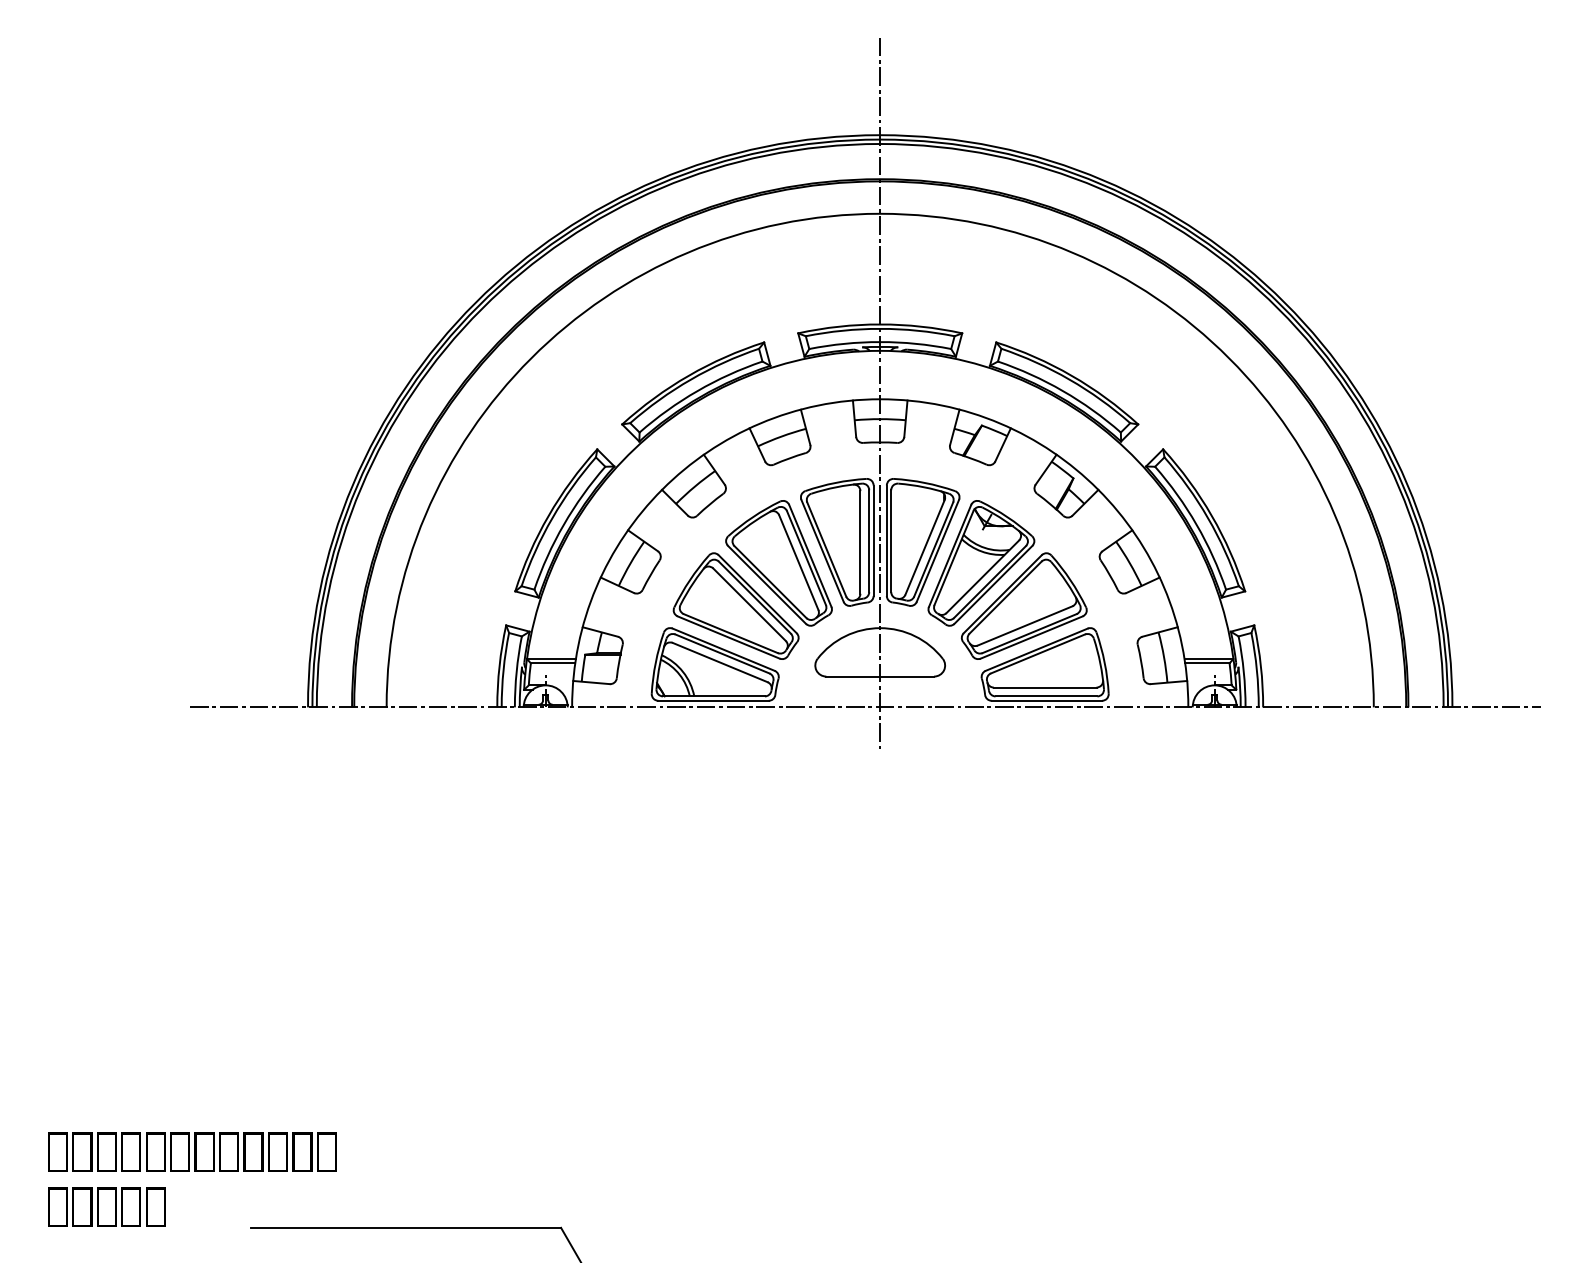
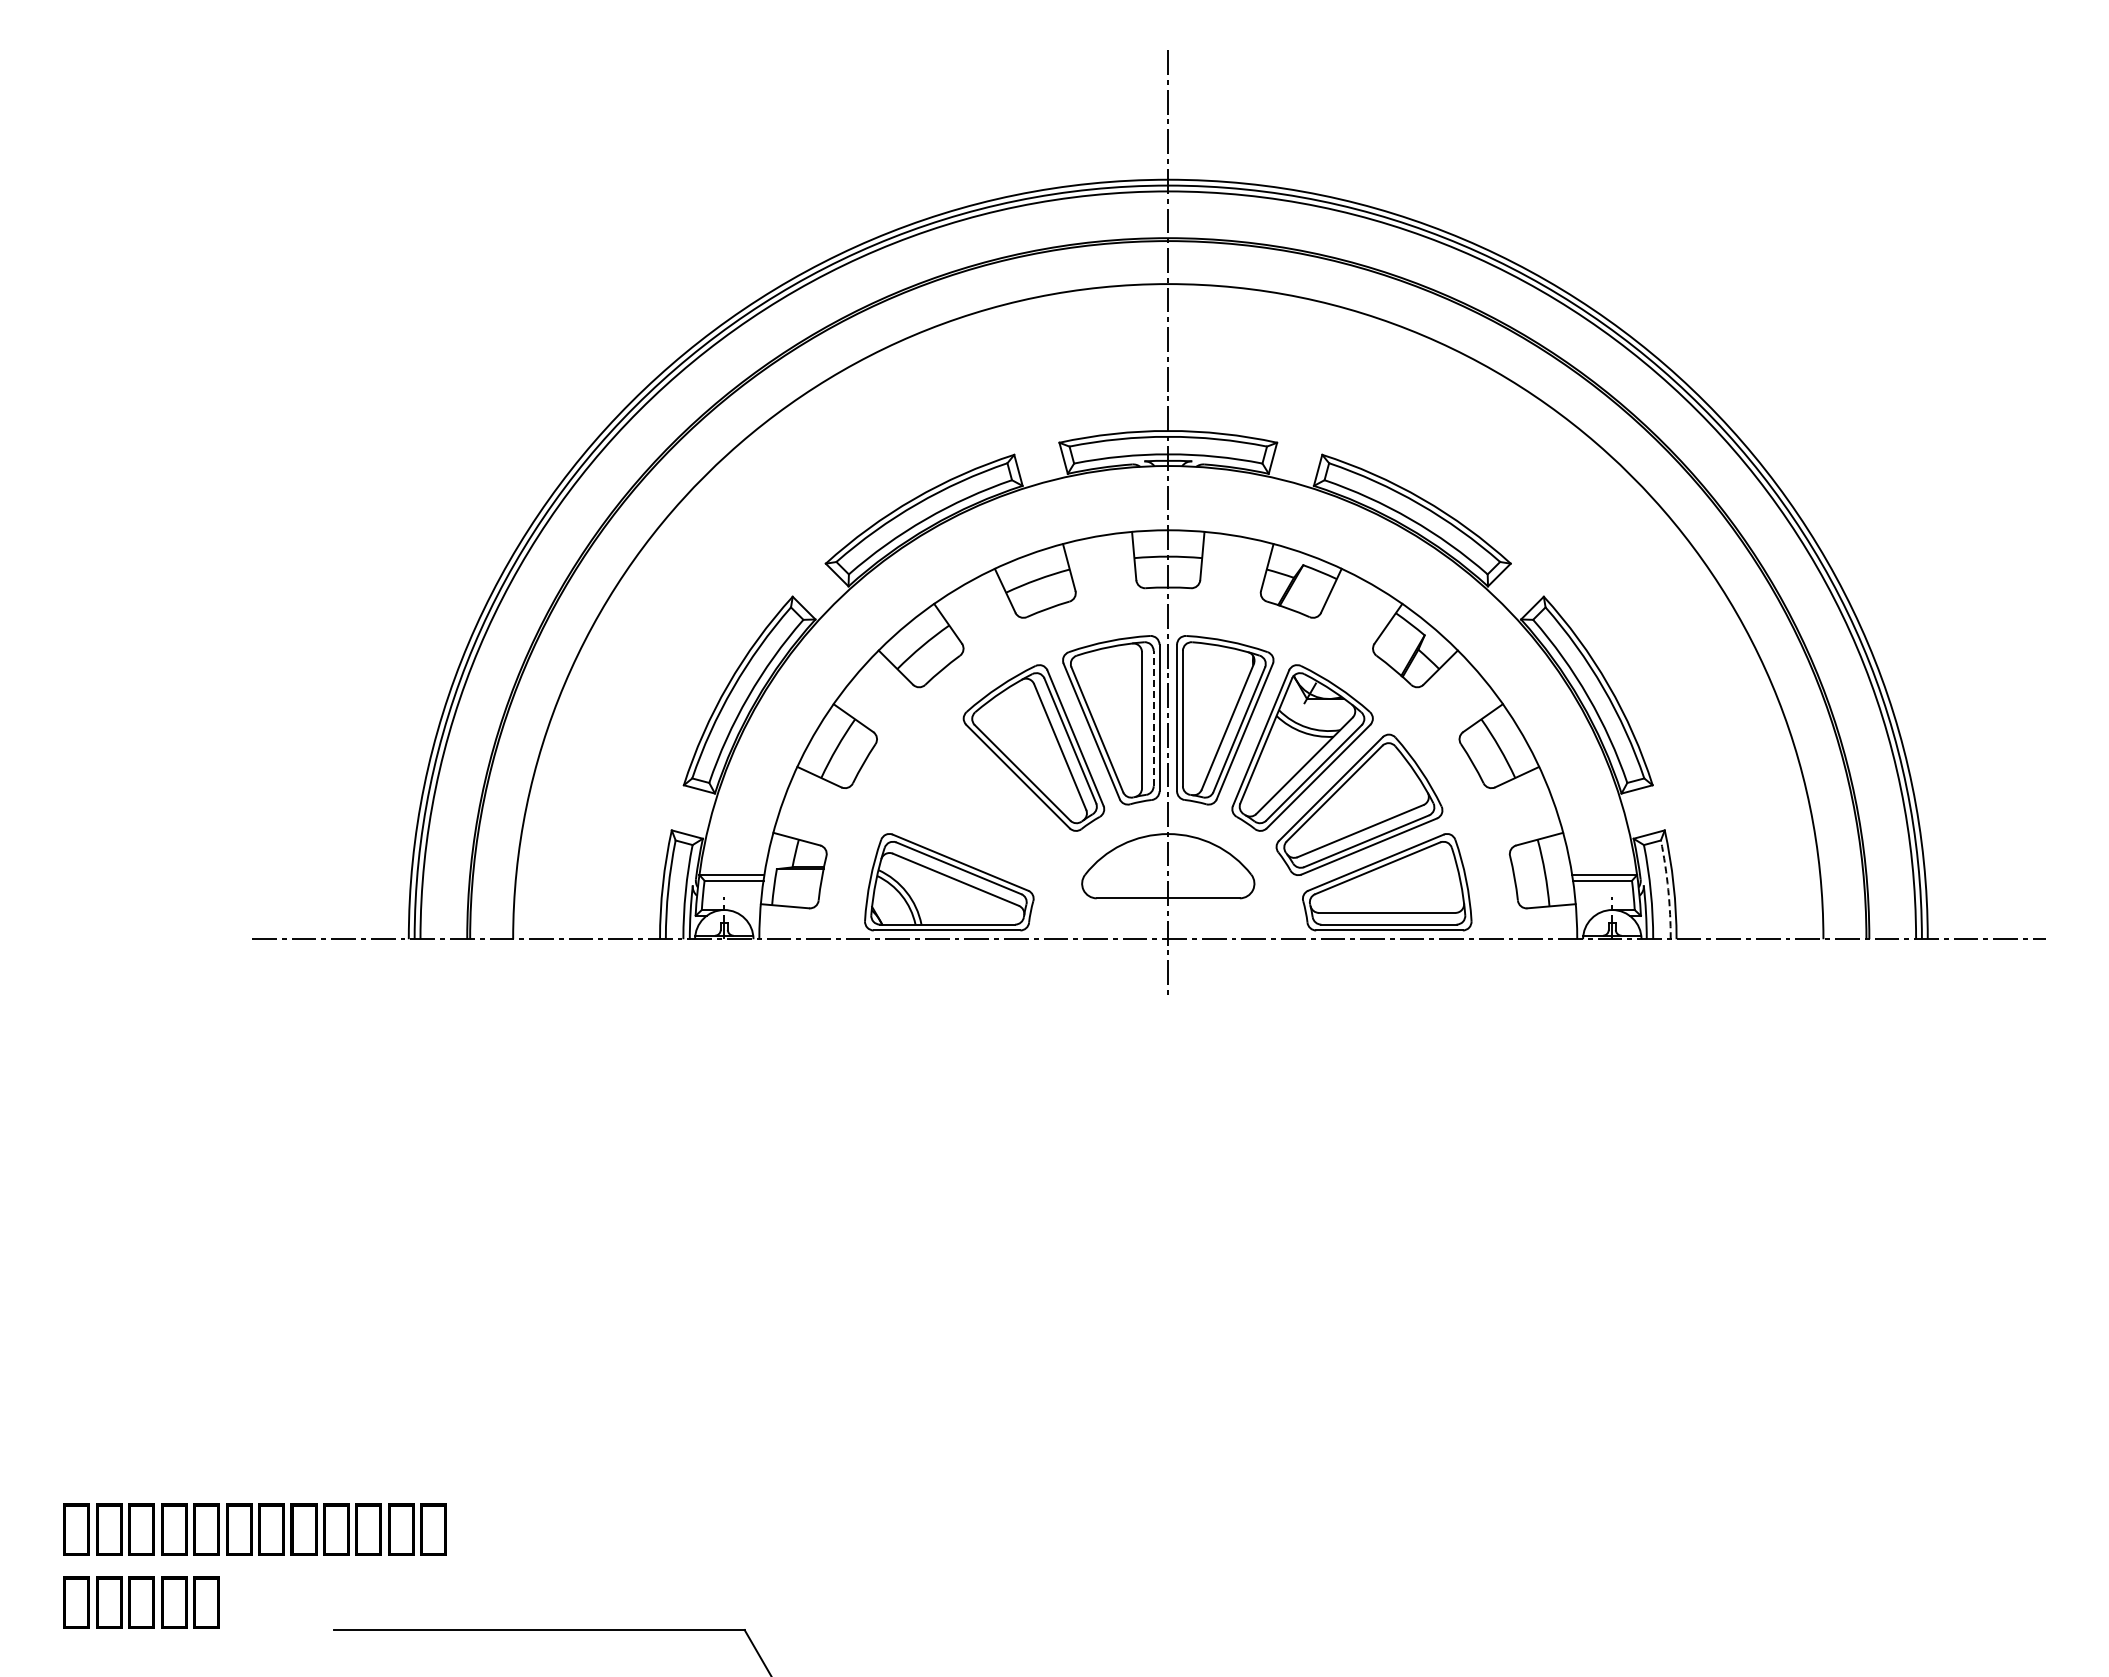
line: (869, 541) -> (1153, 718), solid -> dashed
part: (735, 605) -> (976, 804), removed
arc: (1257, 669) -> (1668, 889), solid -> dashed

